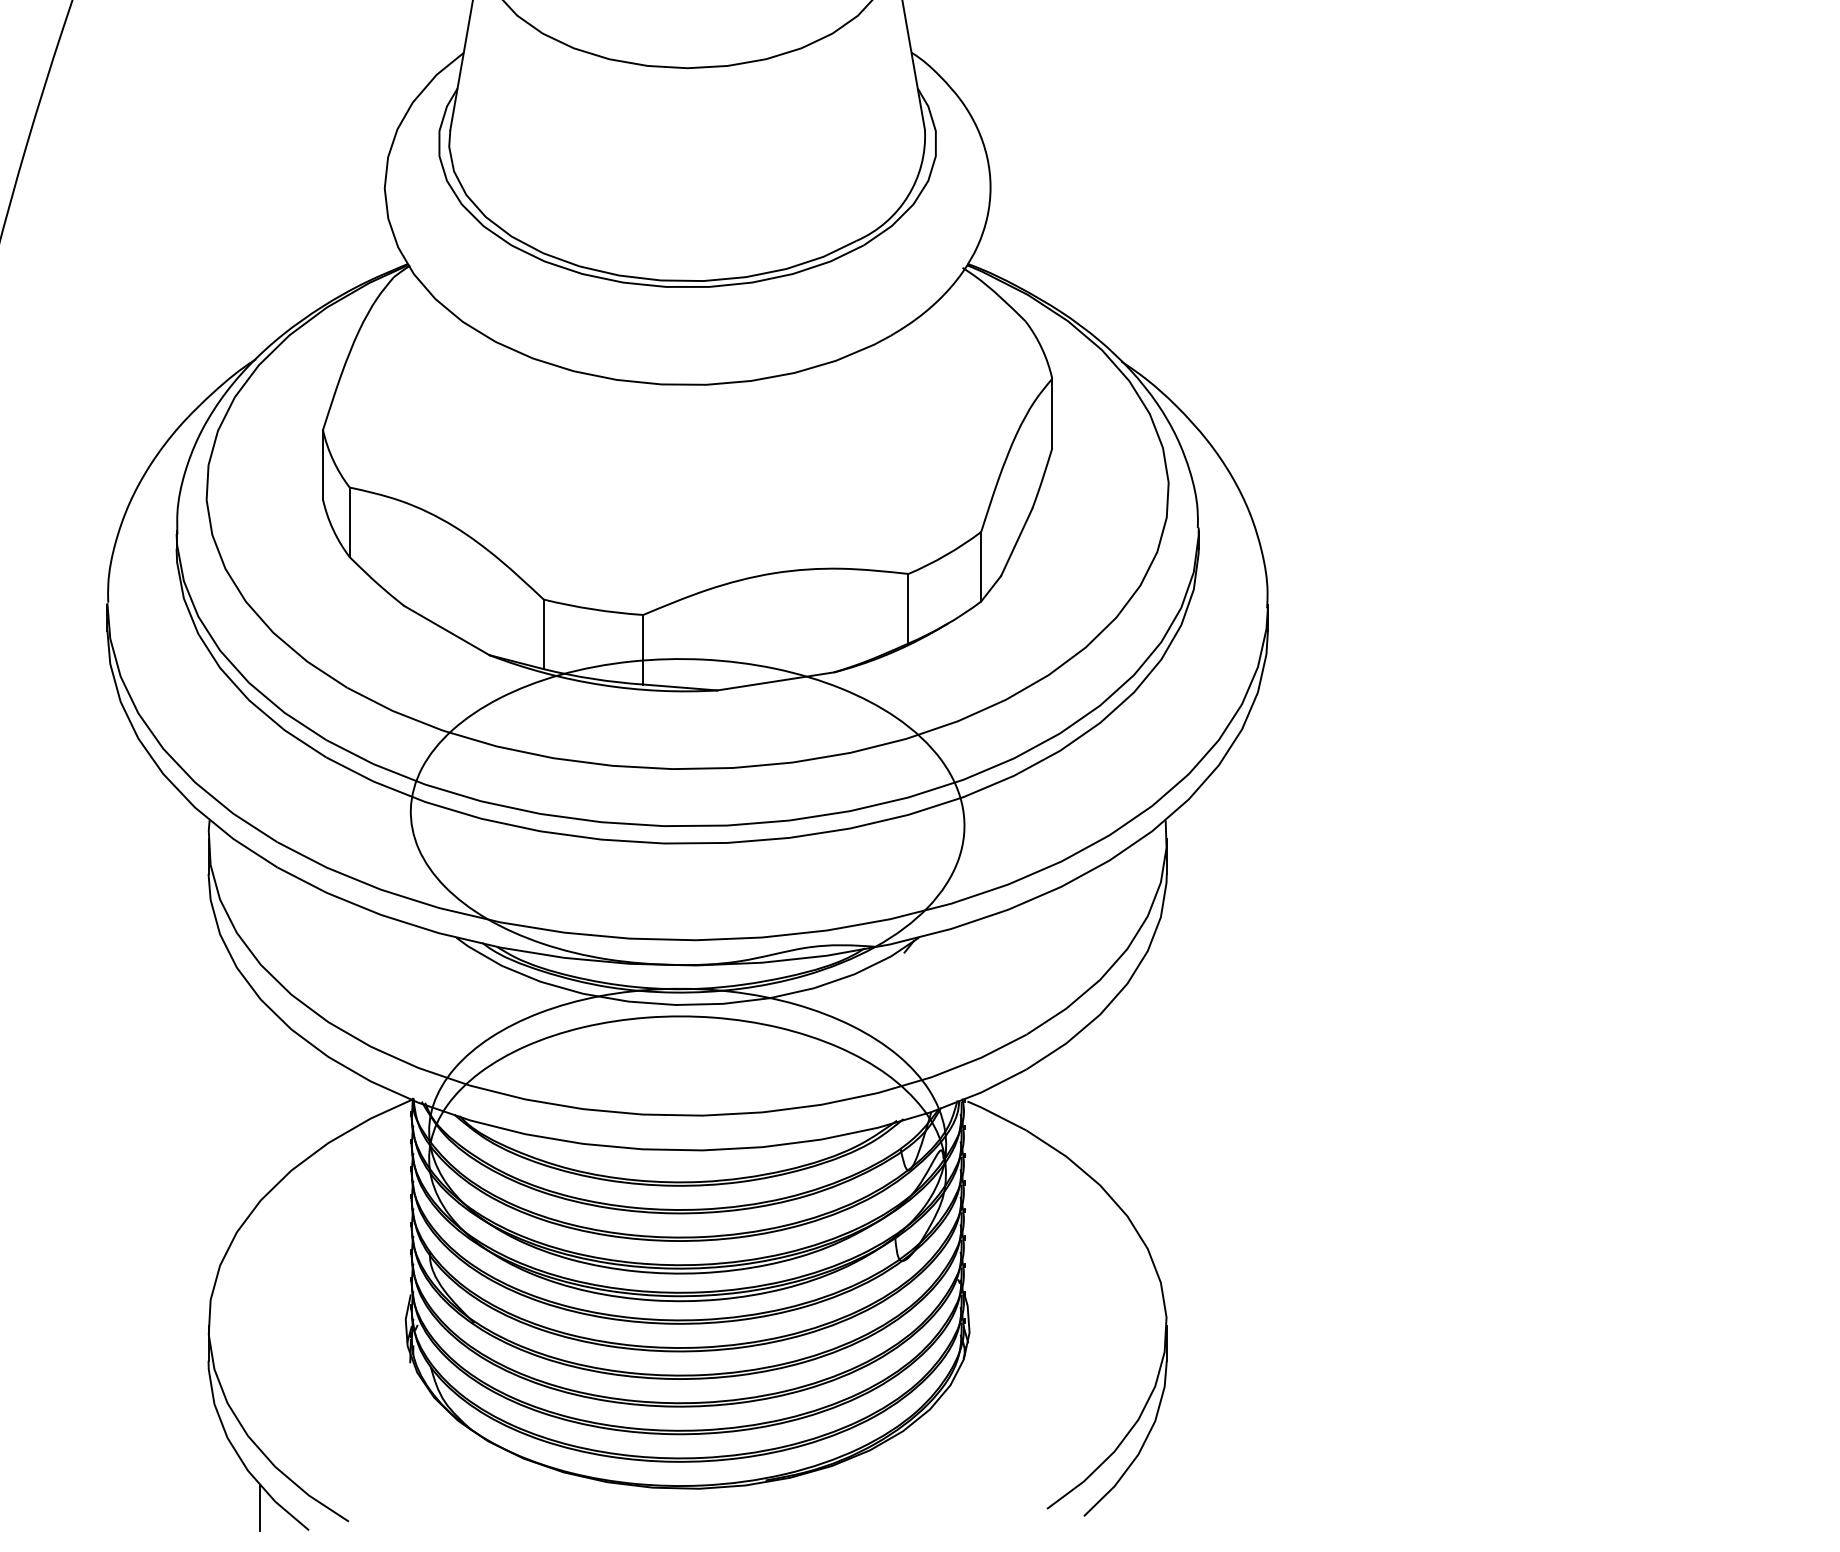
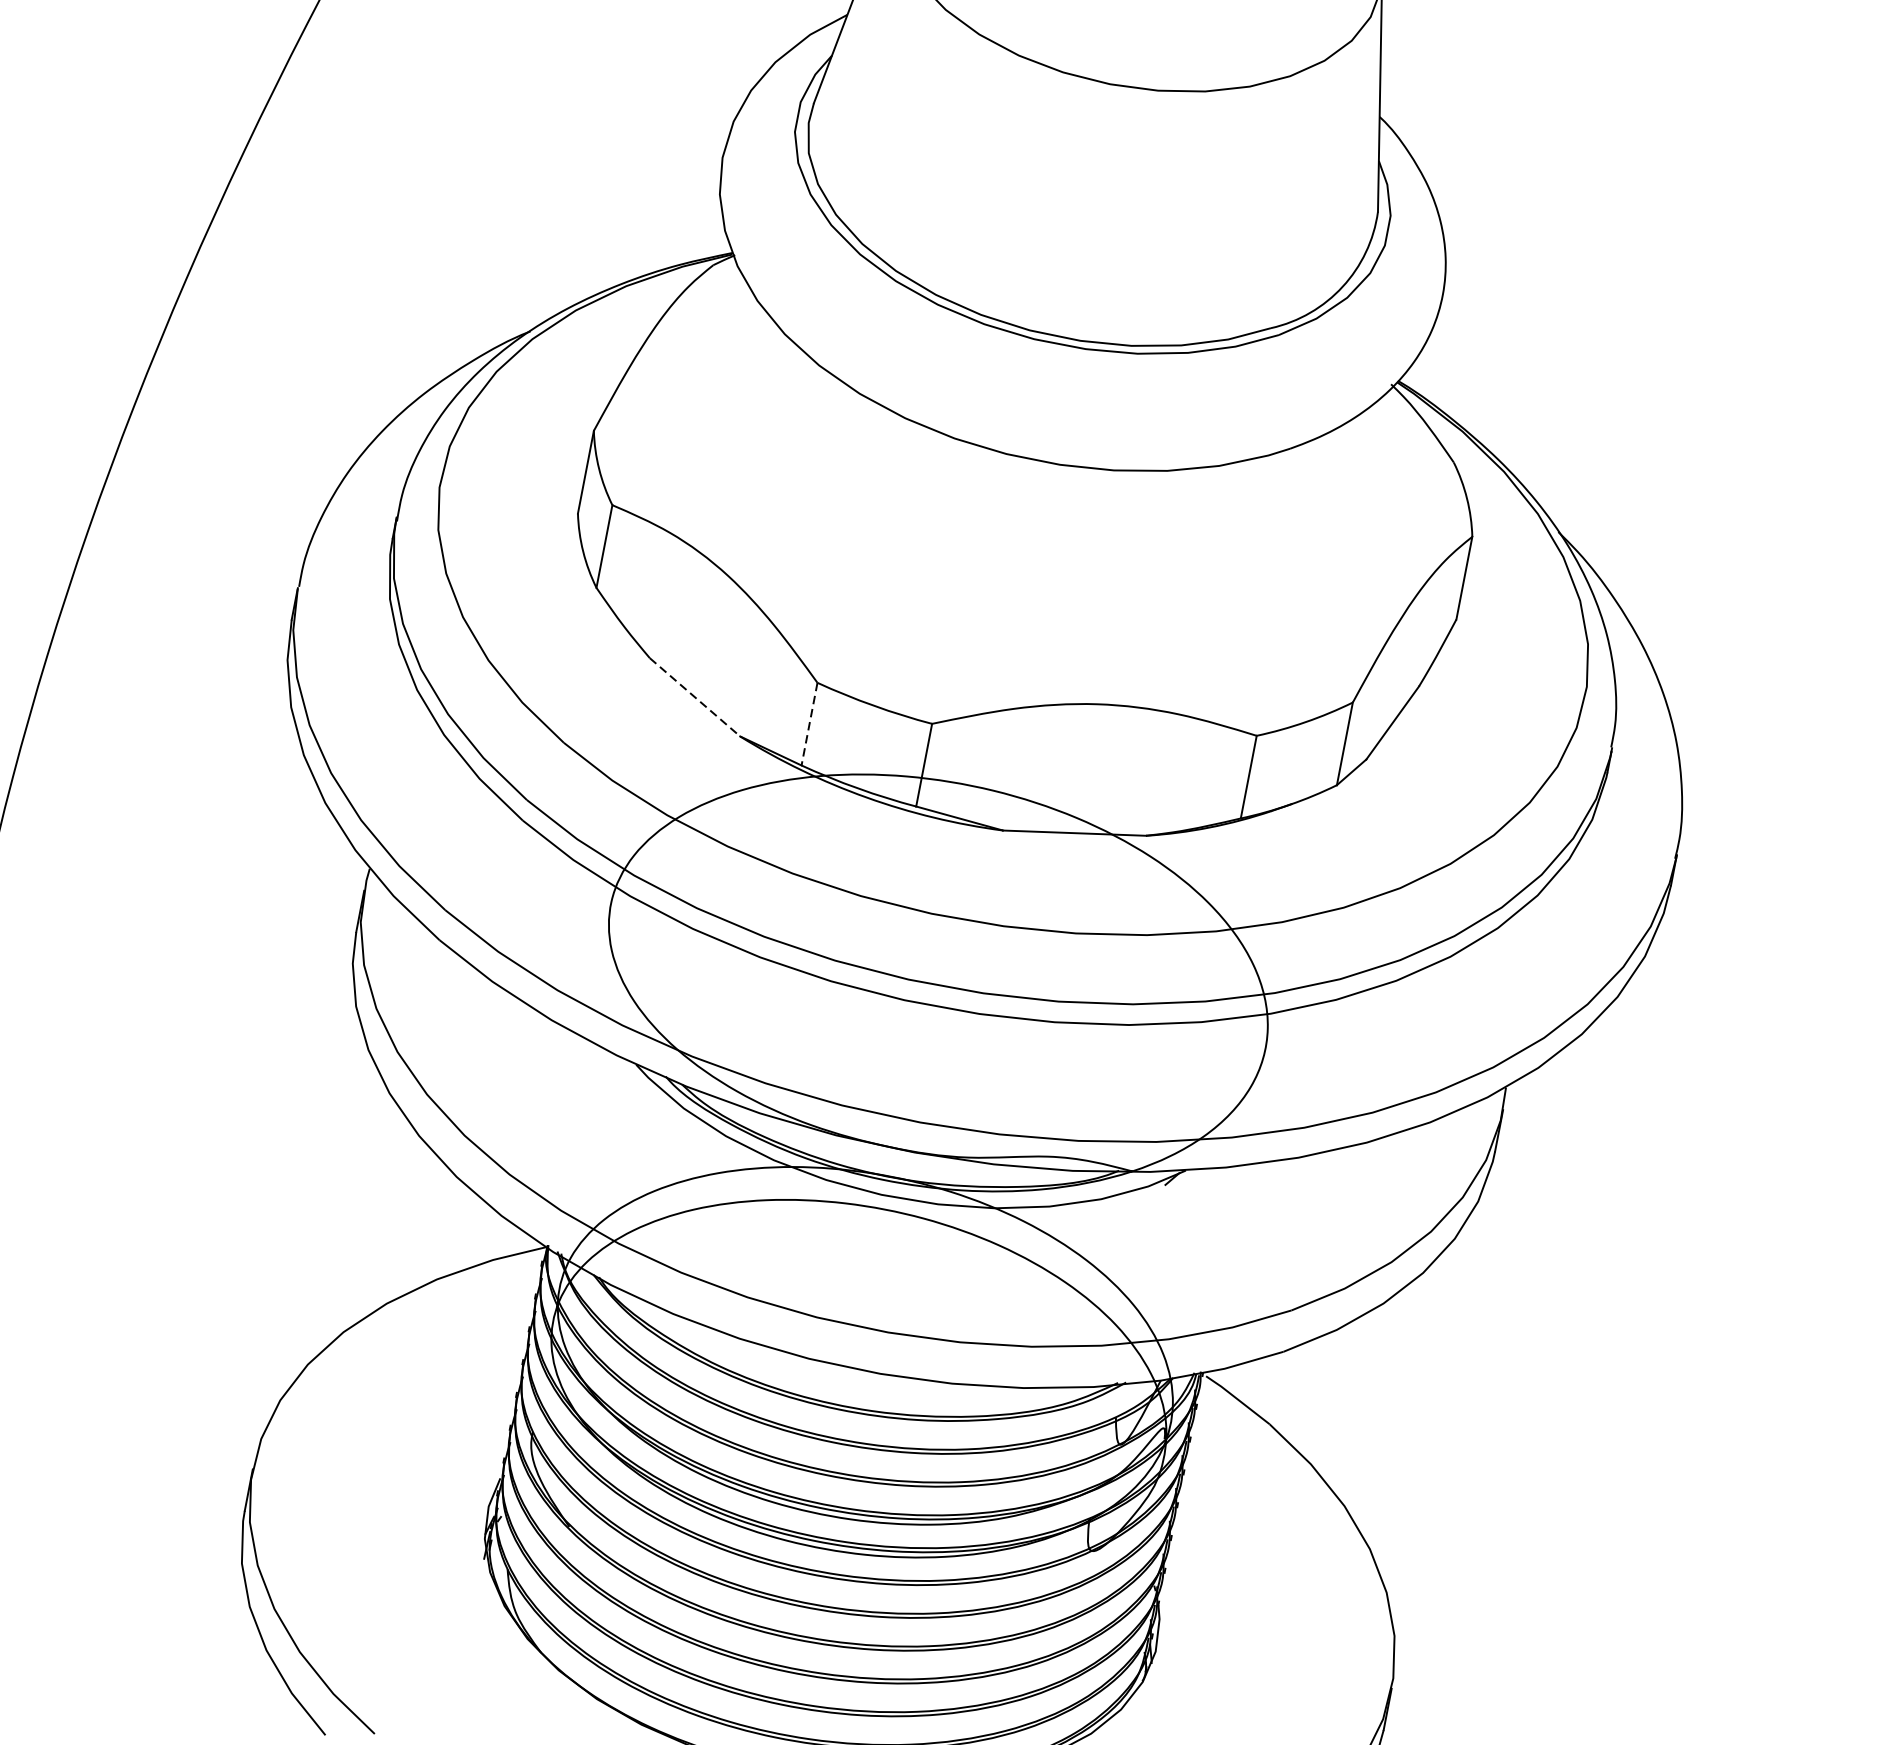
line: (447, 630) -> (695, 697), solid -> dashed
line: (543, 634) -> (809, 724), solid -> dashed
line: (260, 1508) -> (272, 1698), removed

